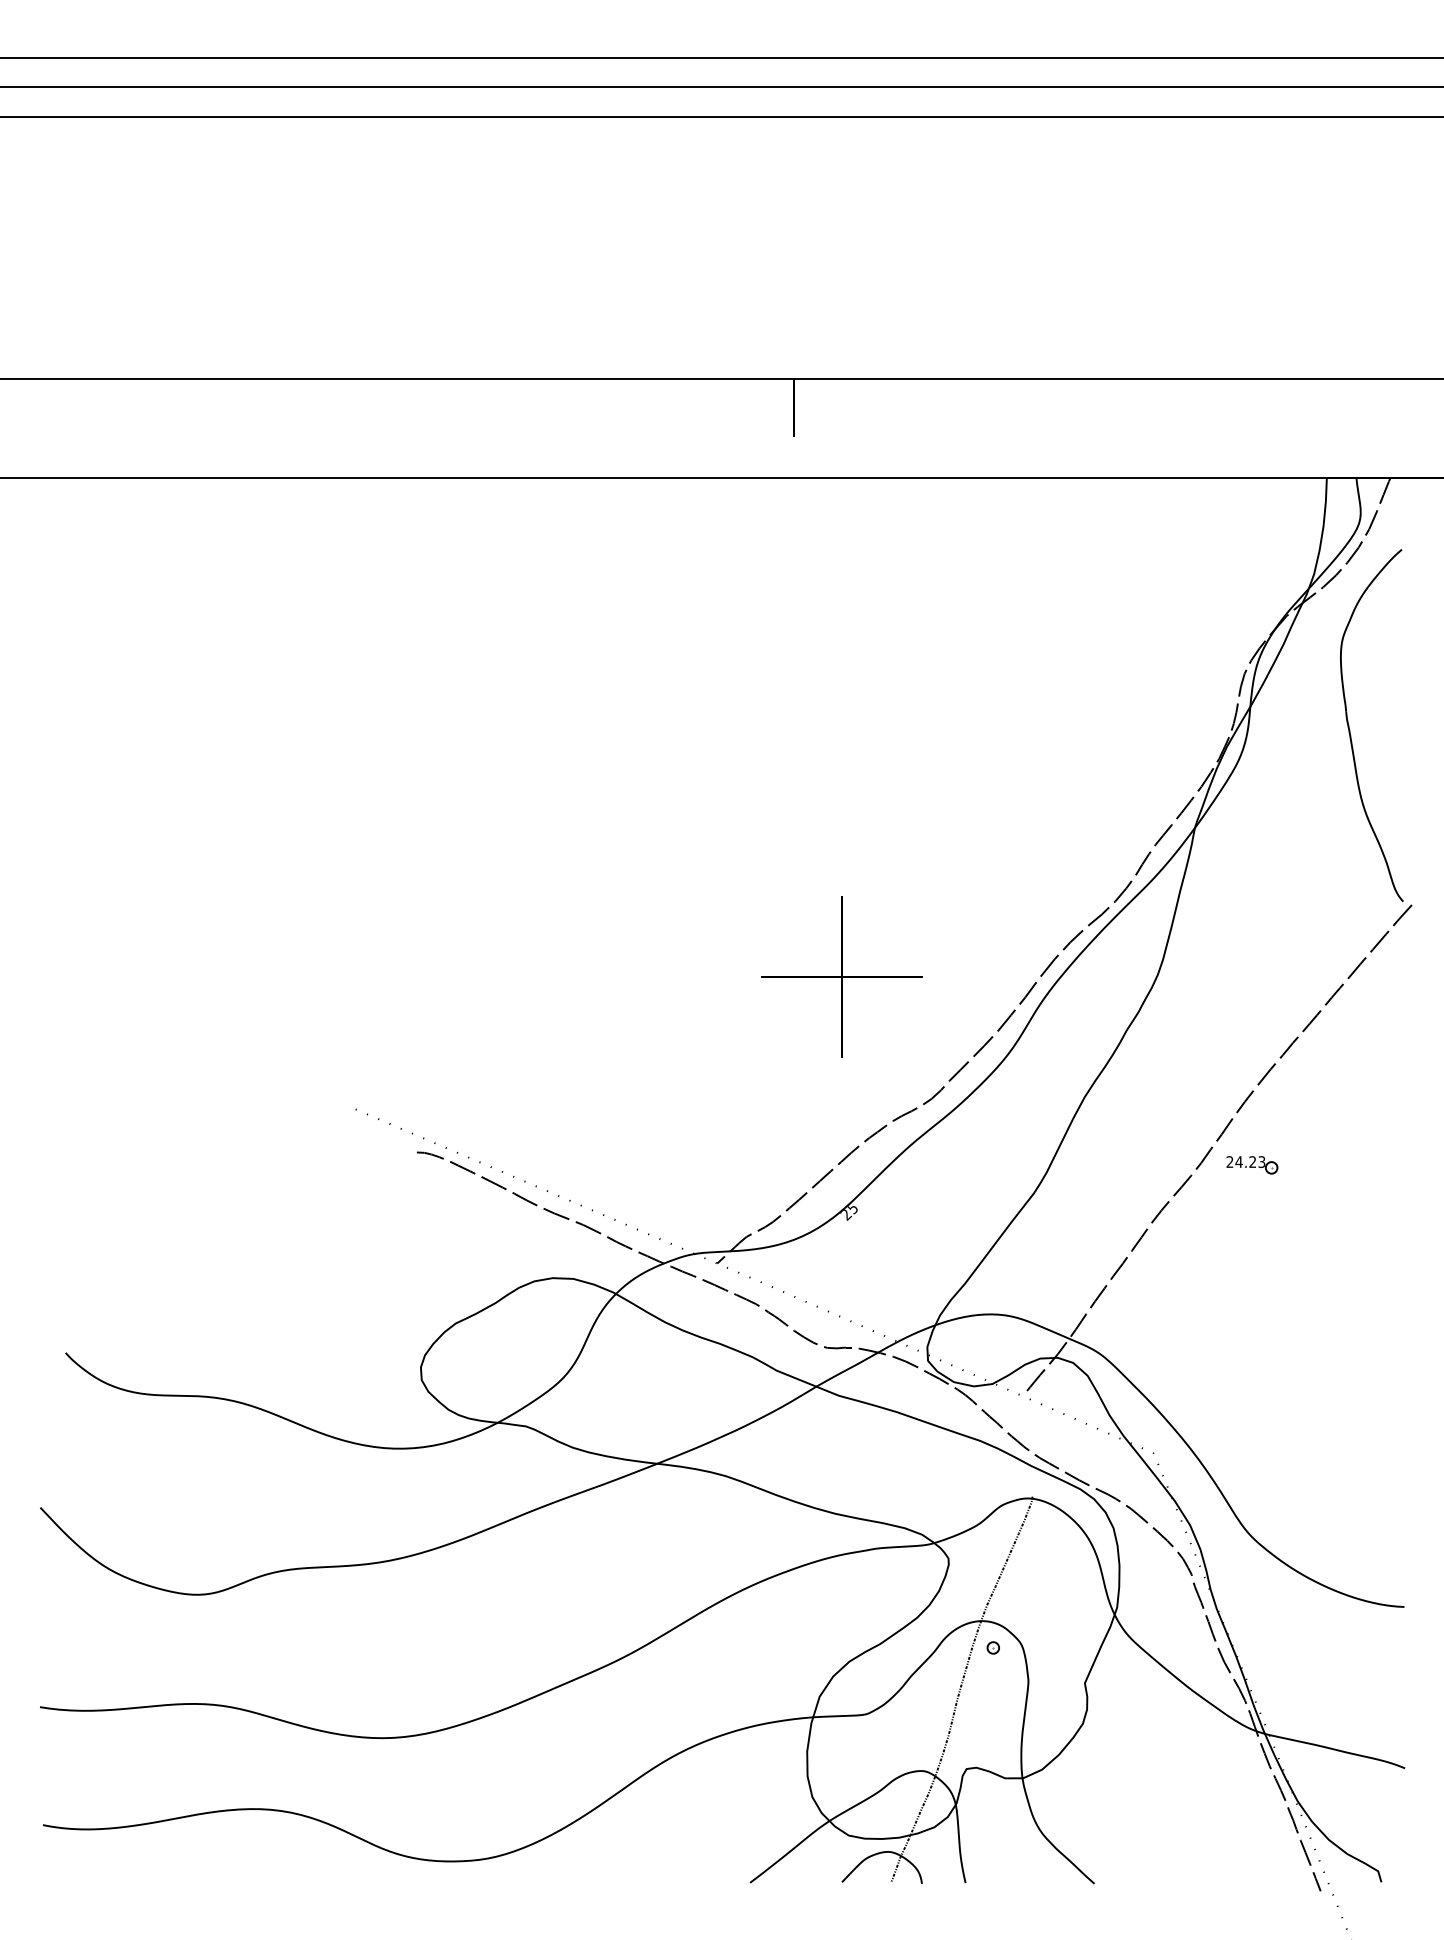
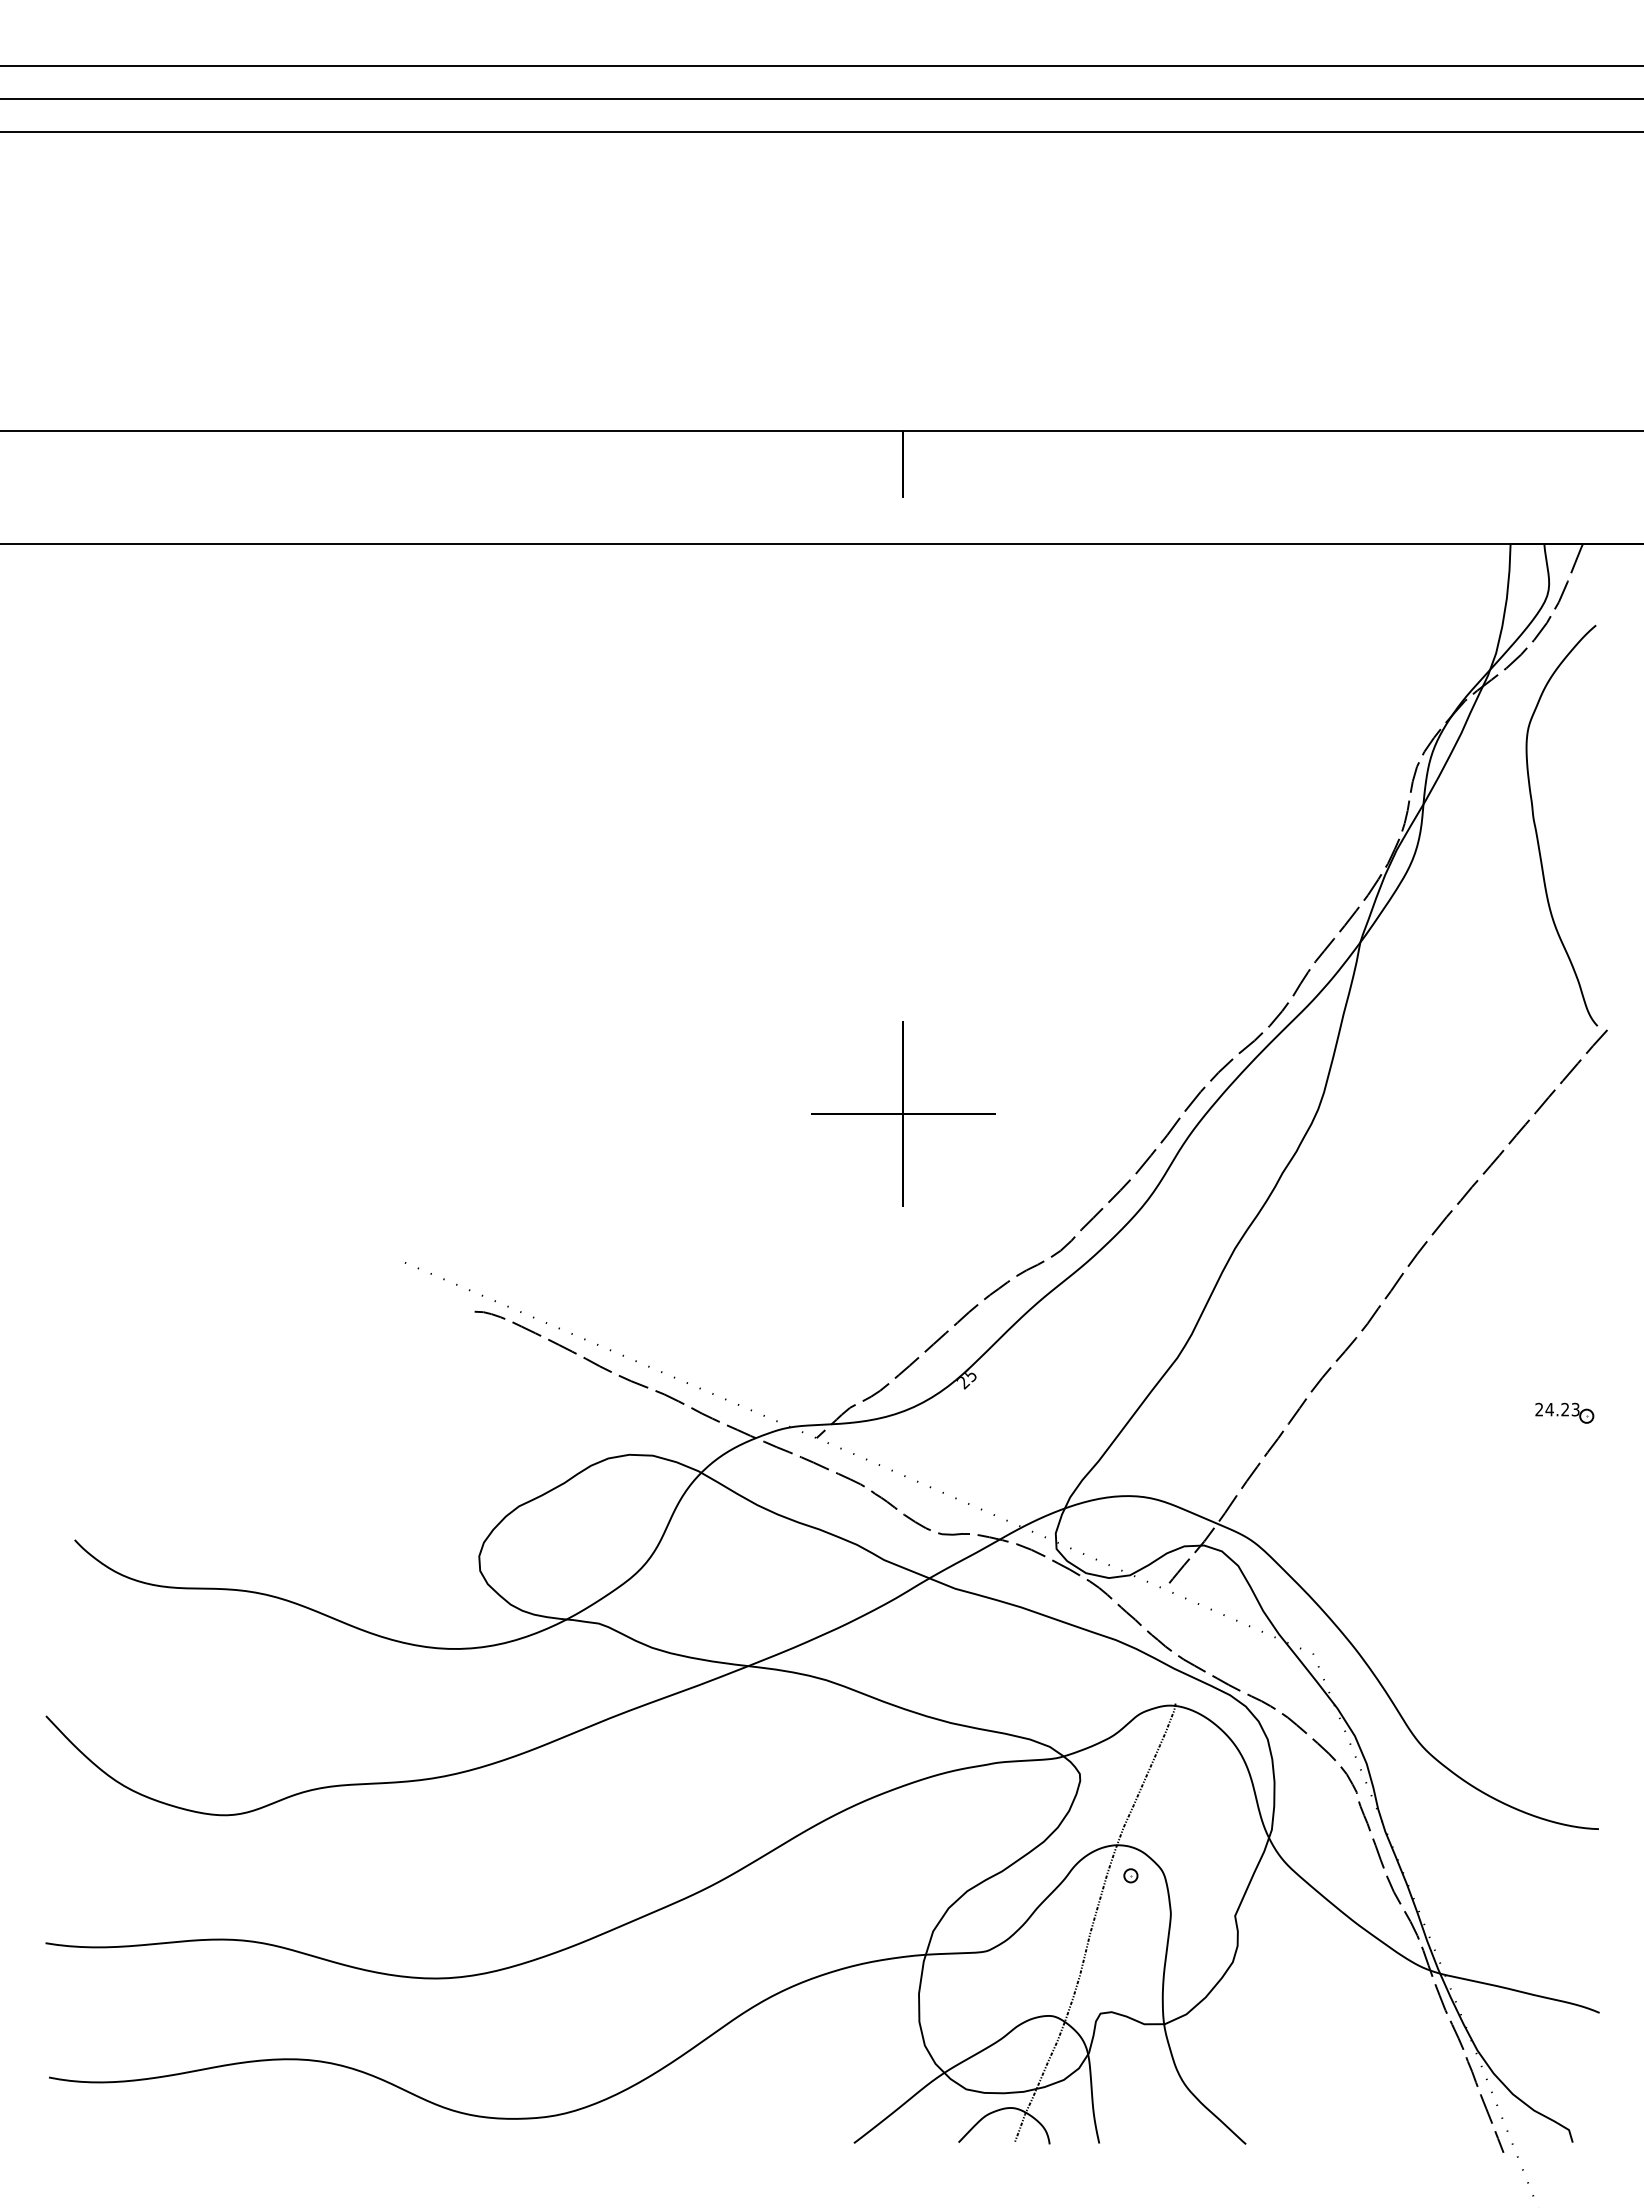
part: (841, 976) -> (903, 1113), moved
part: (1252, 1164) -> (1564, 1412), moved

